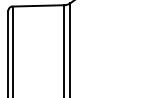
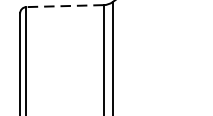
line: (38, 5) -> (65, 5), solid -> dashed

